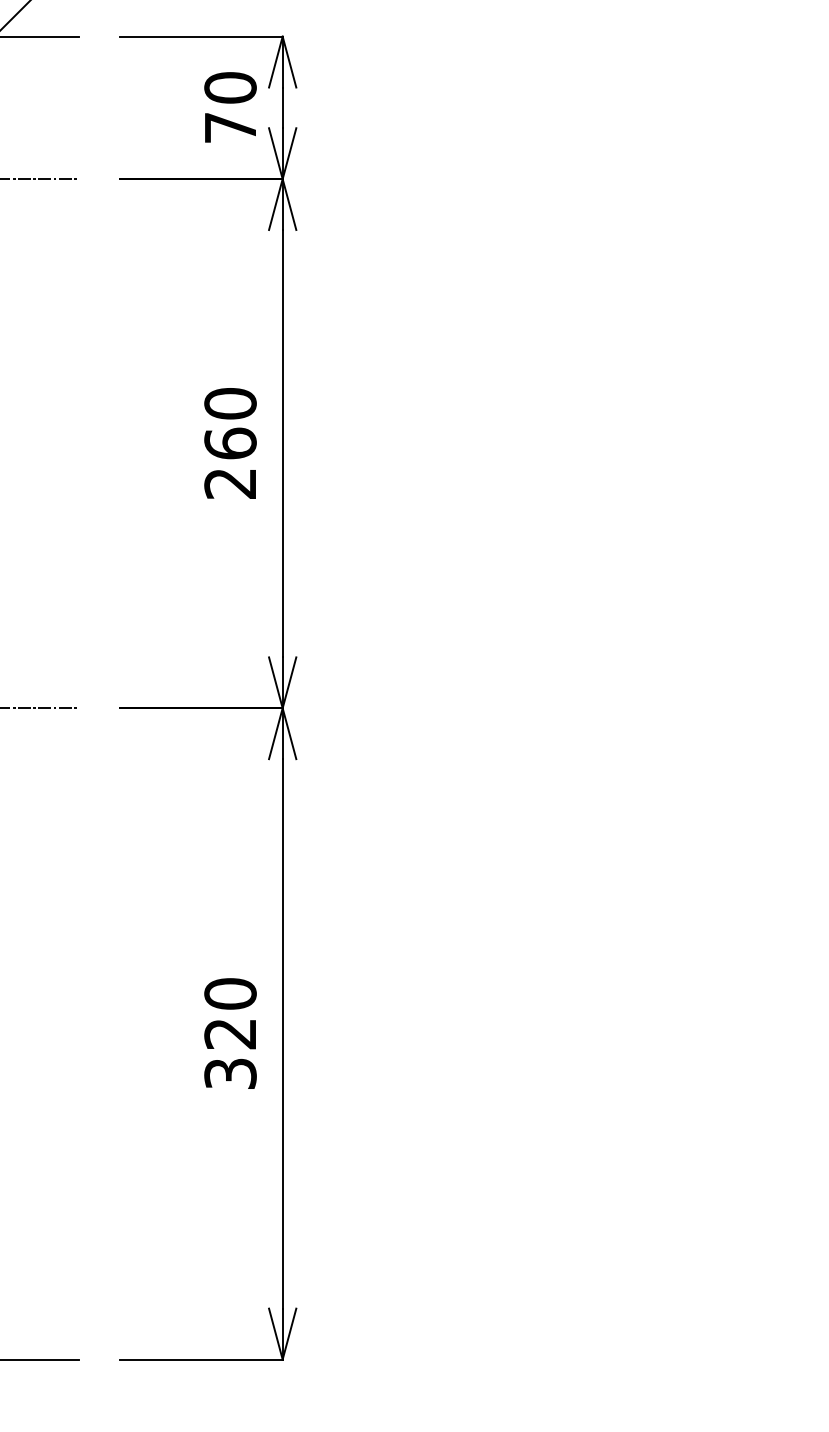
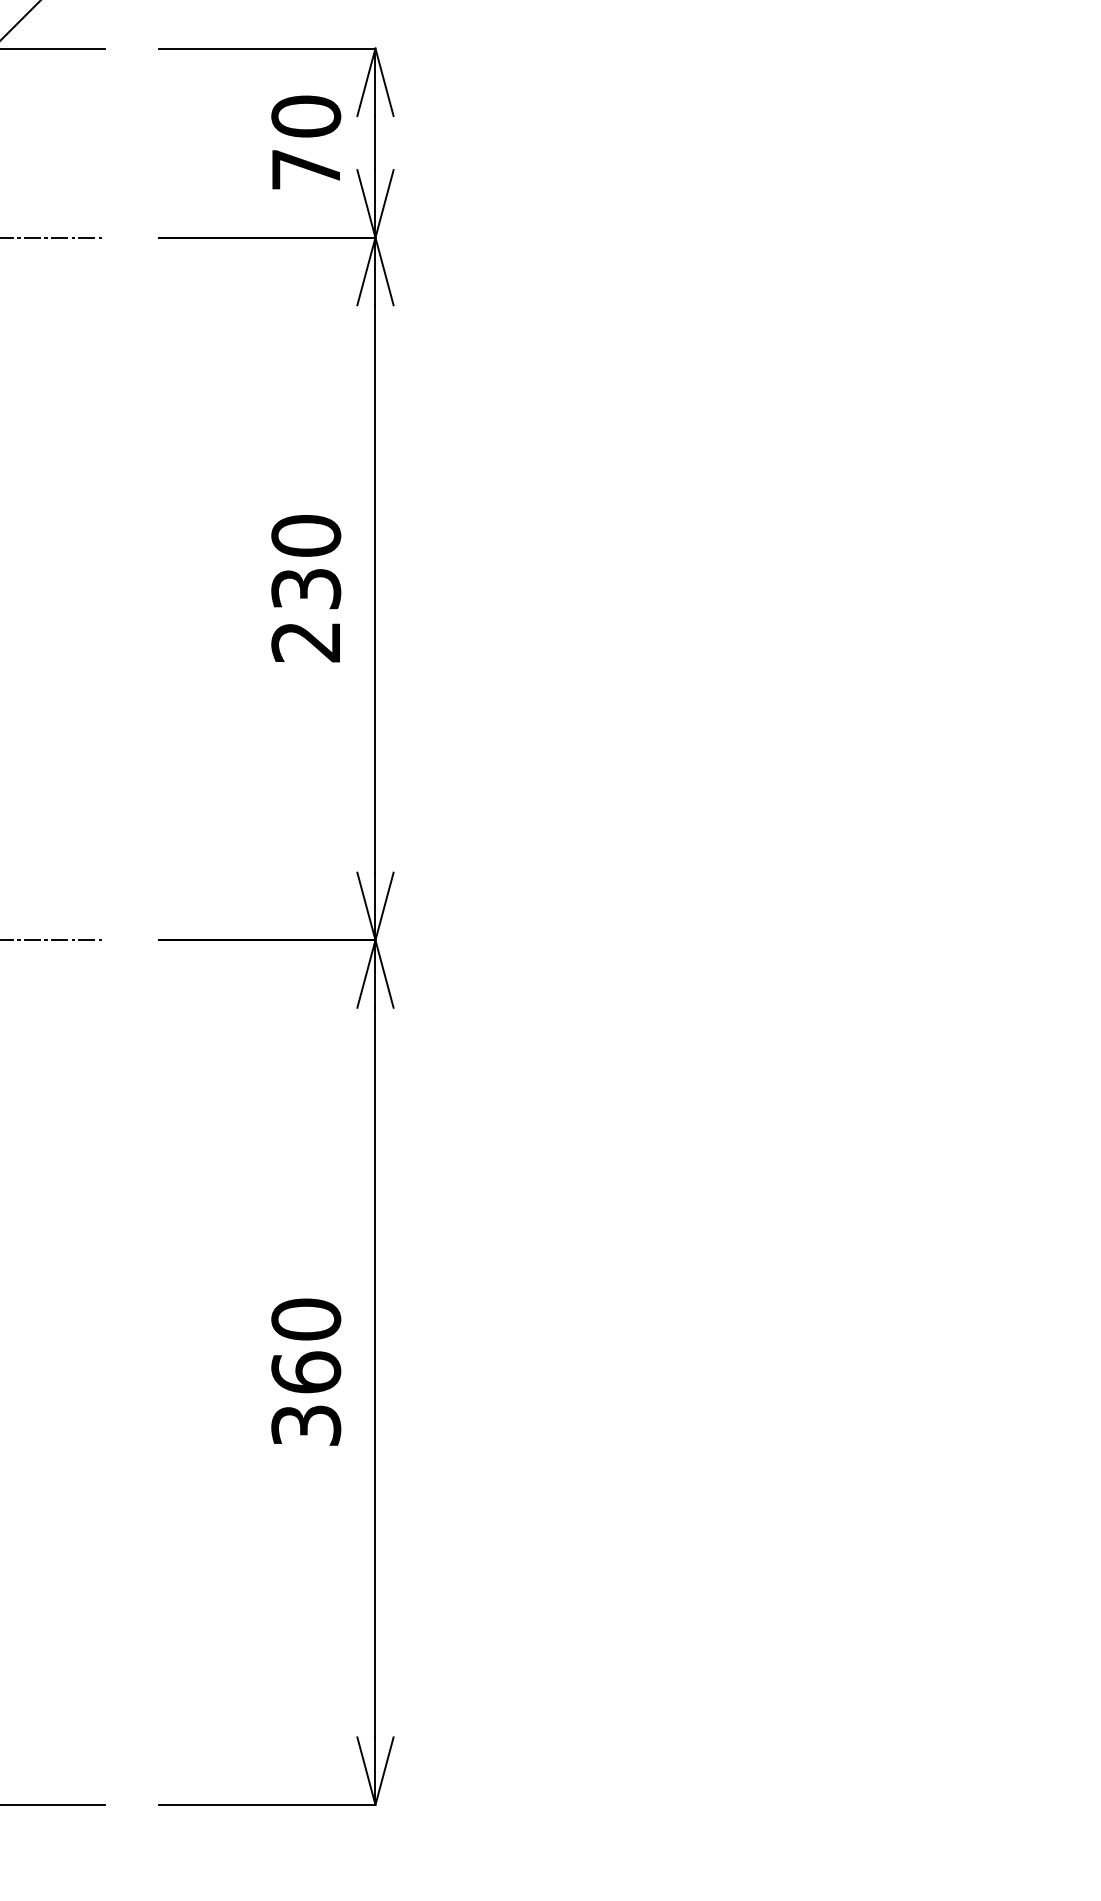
text: (230, 443) -> (306, 588), 260 -> 230
text: (230, 1033) -> (306, 1372), 320 -> 360

